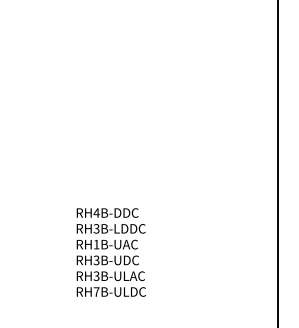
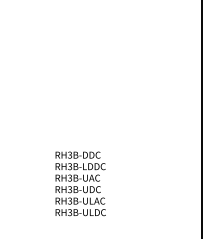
text: (96, 212) -> (69, 154), RH4B-DDC -> RH3B-DDC
text: (96, 244) -> (69, 178), RH1B-UAC -> RH3B-UAC
text: (96, 291) -> (69, 212), RH7B-ULDC -> RH3B-ULDC

